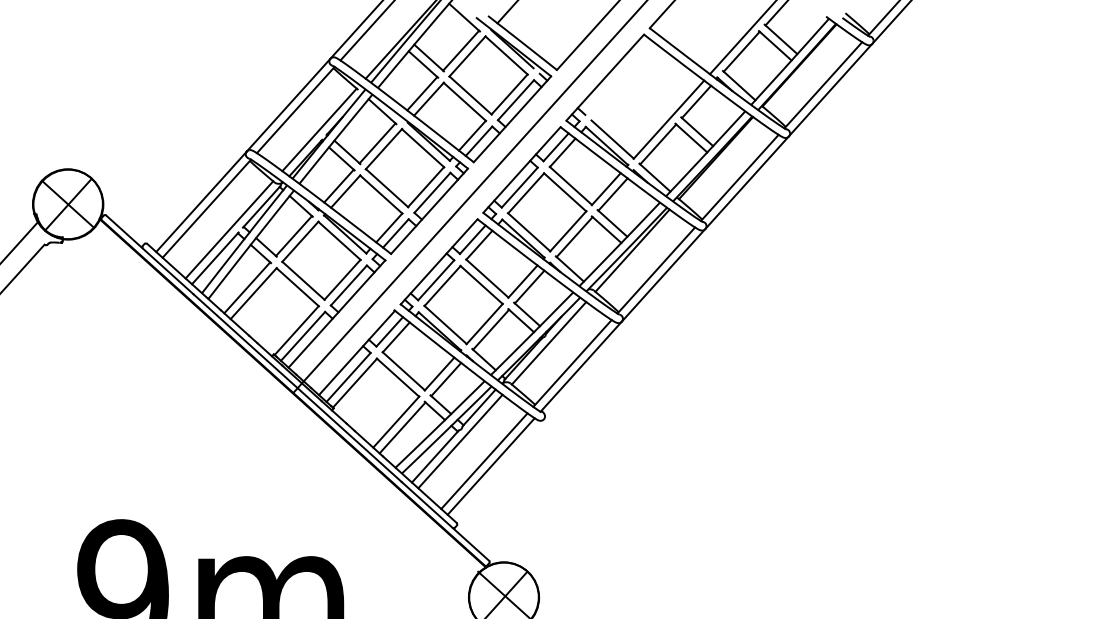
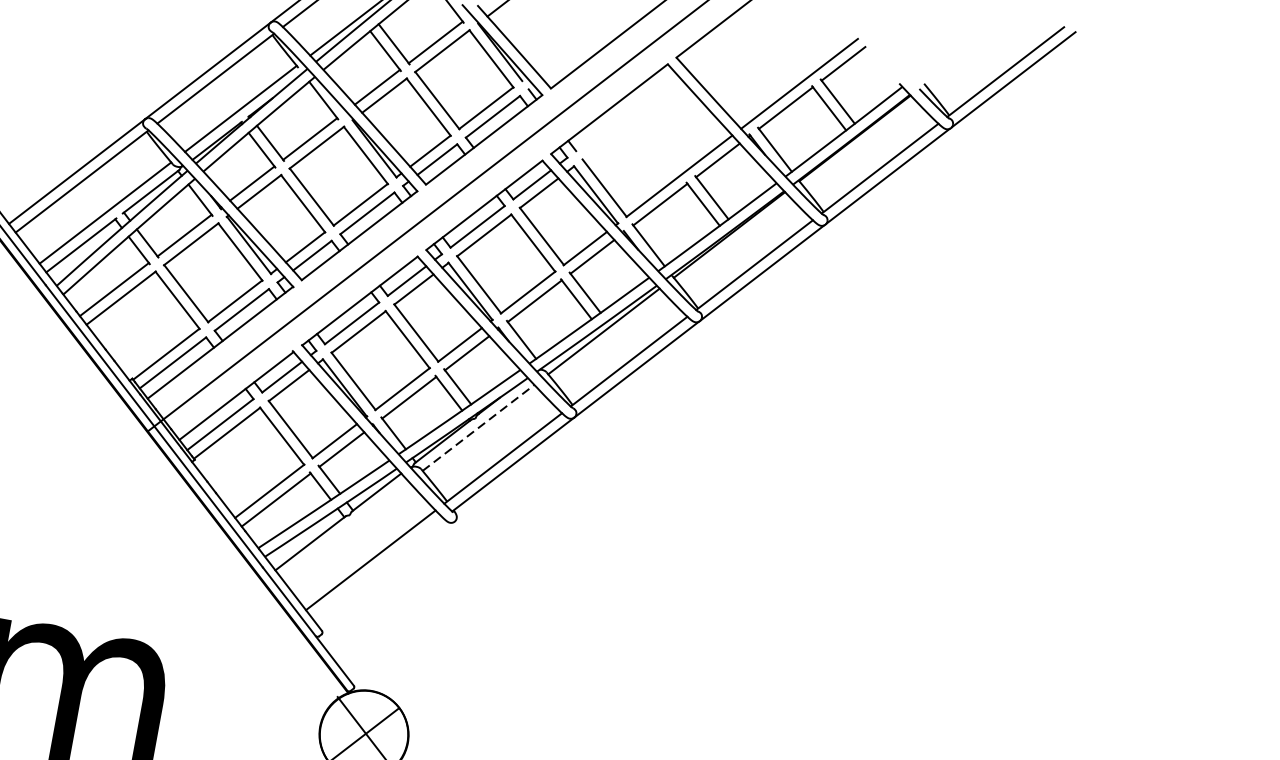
line: (549, 343) -> (479, 428), solid -> dashed
line: (460, 441) -> (345, 530), removed
line: (490, 466) -> (377, 568), removed

